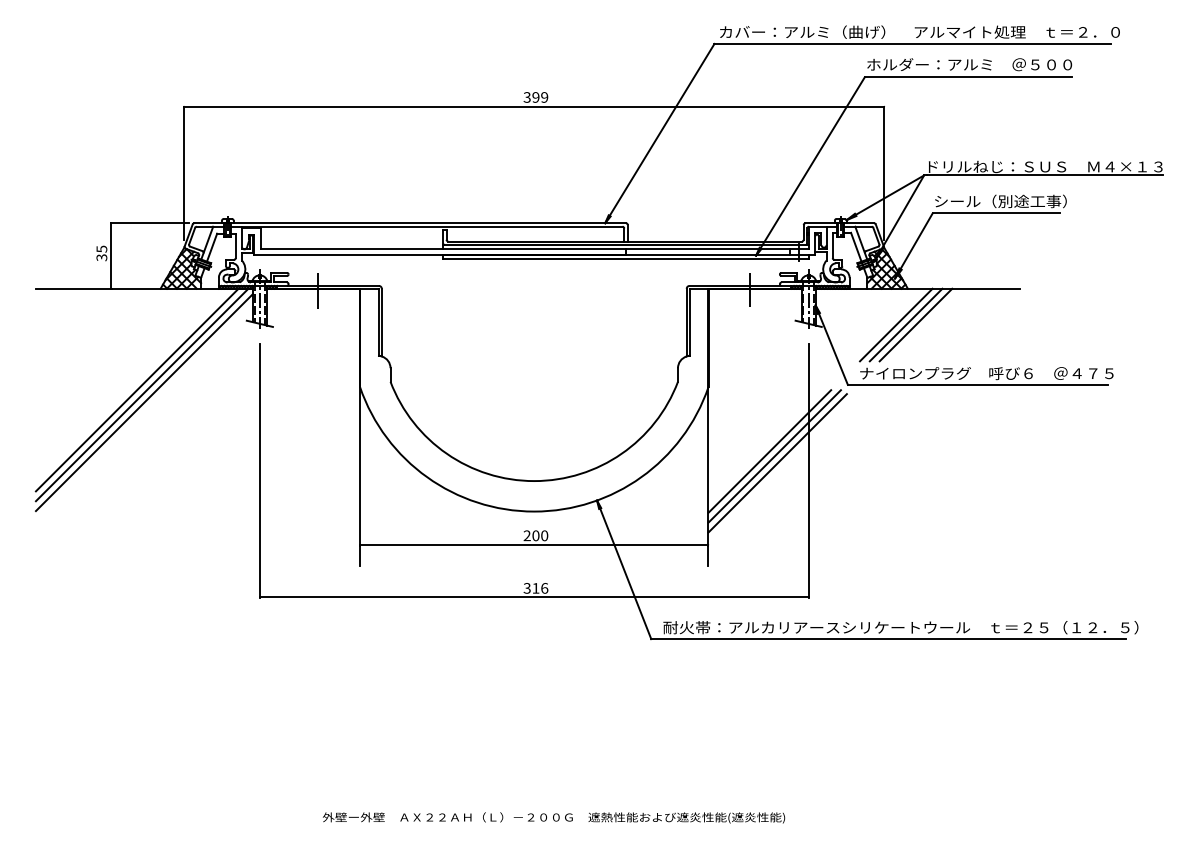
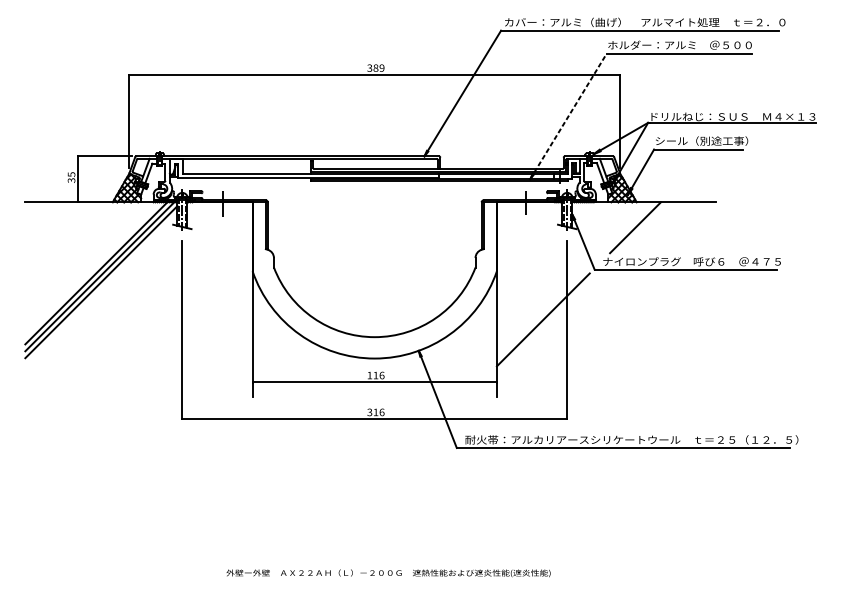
text: (535, 97) -> (375, 68), 399 -> 389
line: (810, 166) -> (568, 116), solid -> dashed
line: (895, 324) -> (628, 227), removed
line: (915, 324) -> (642, 227), removed
line: (769, 451) -> (539, 316), removed
line: (777, 463) -> (545, 324), removed
text: (535, 535) -> (375, 375), 200 -> 116

